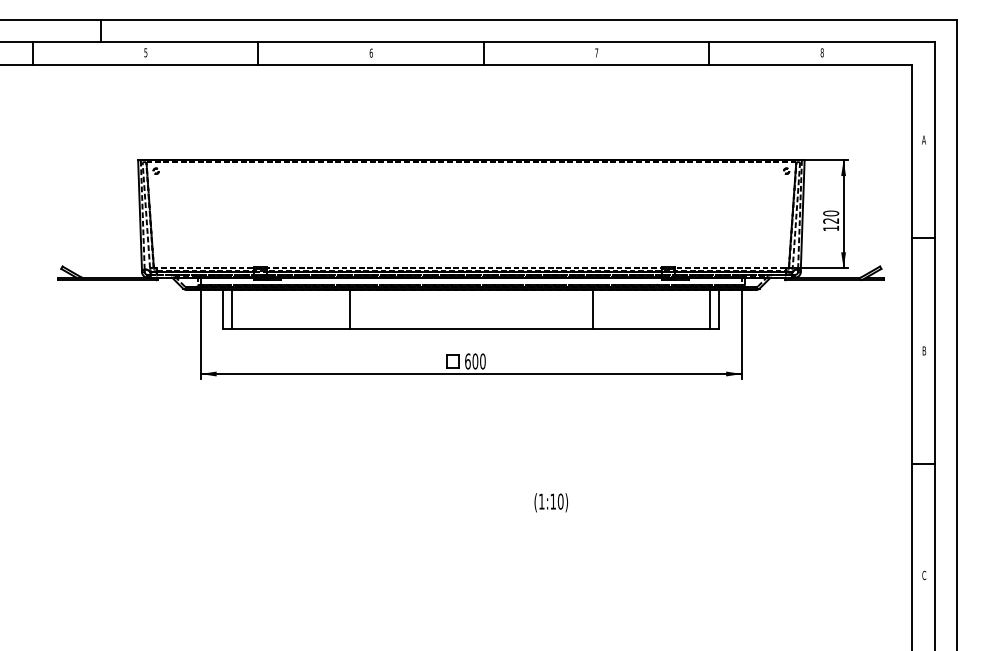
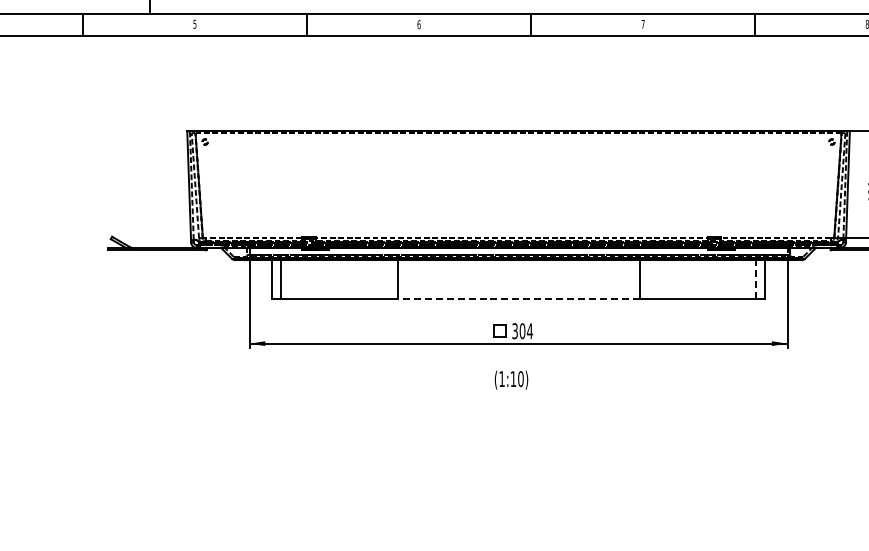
line: (710, 309) -> (756, 279), solid -> dashed
line: (471, 328) -> (518, 298), solid -> dashed
text: (475, 361) -> (522, 331), 600 -> 304
text: (551, 502) -> (511, 379), moved

